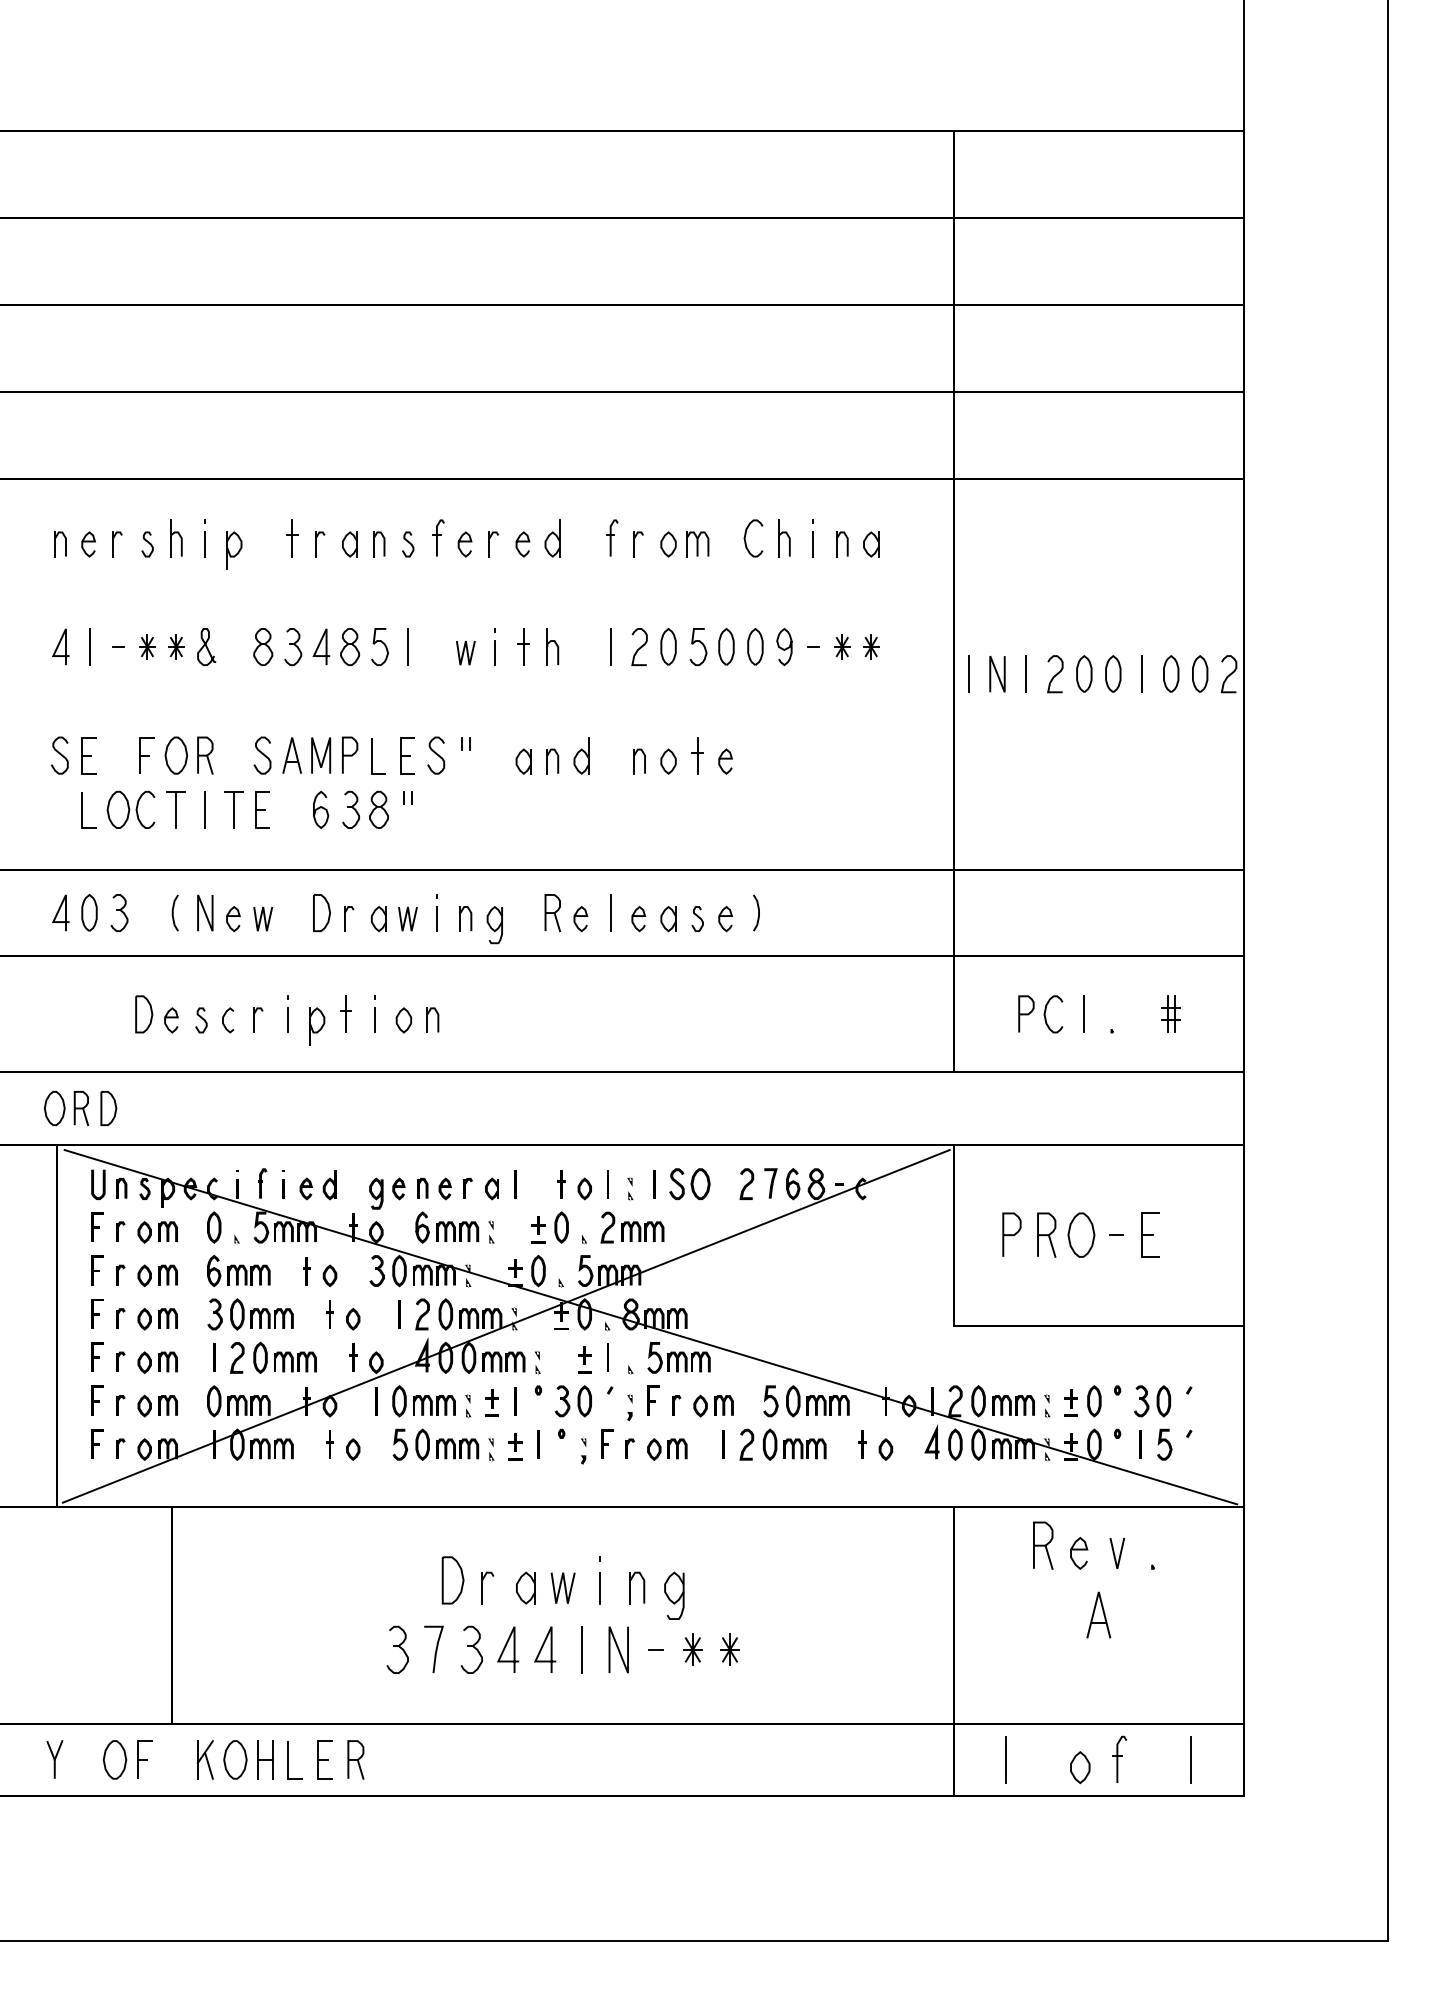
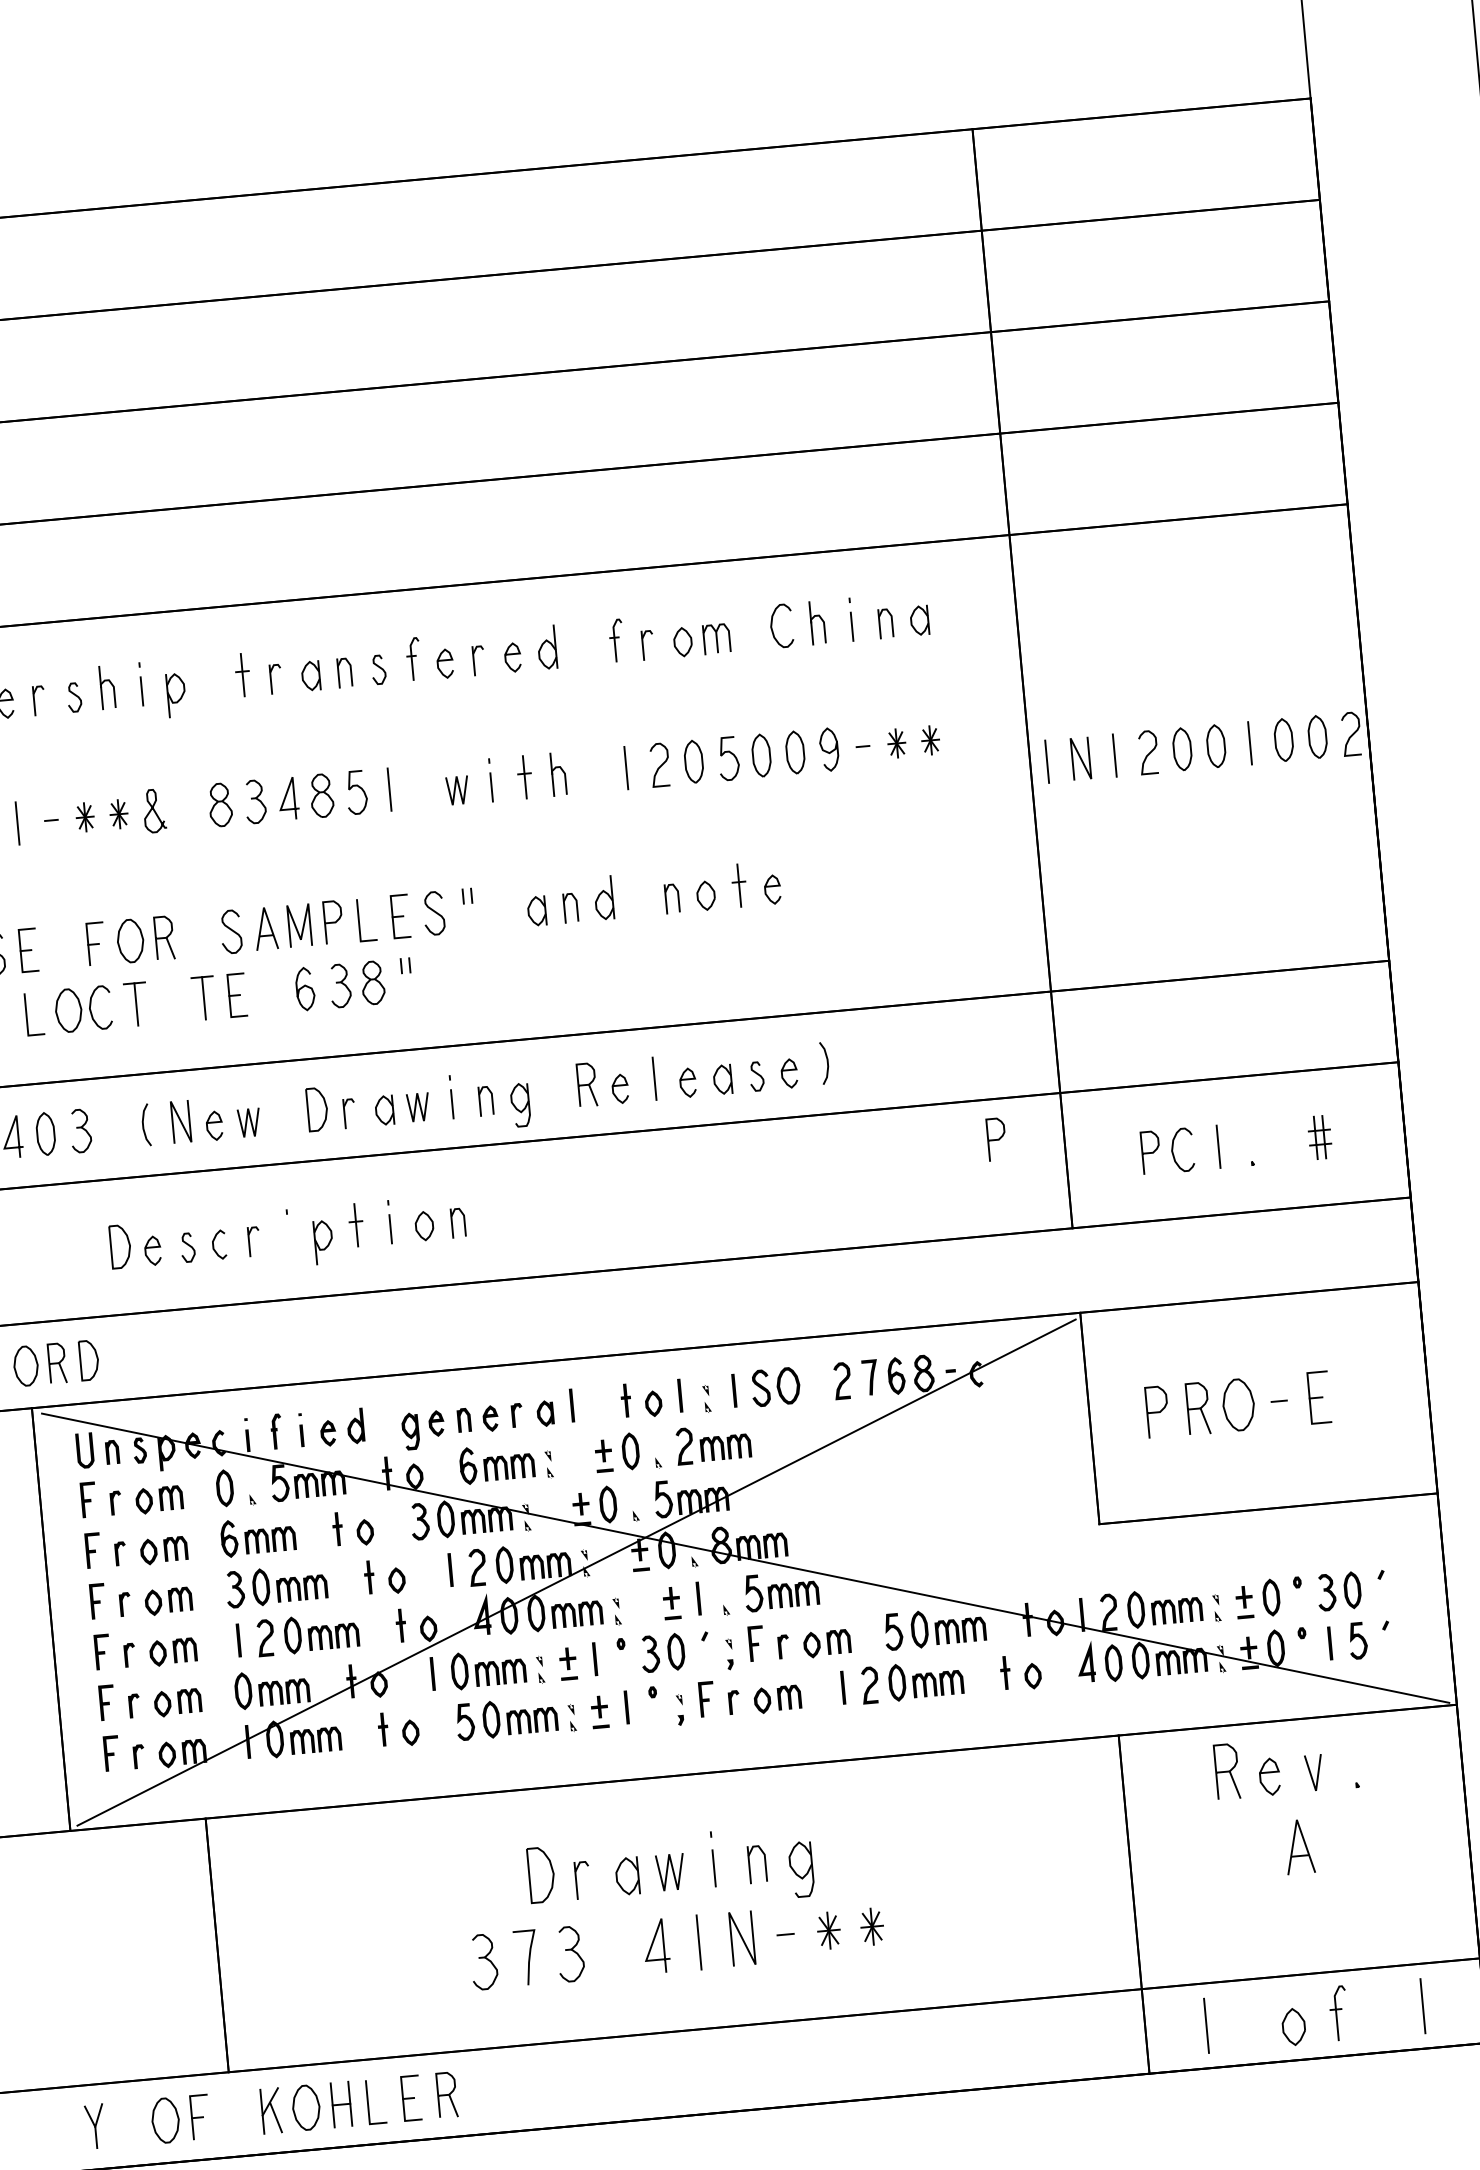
line: (205, 809) -> (170, 1000), removed
curve: (896, 990) -> (996, 1138), added
line: (288, 1020) -> (289, 1238), removed
line: (505, 1648) -> (609, 1948), removed

